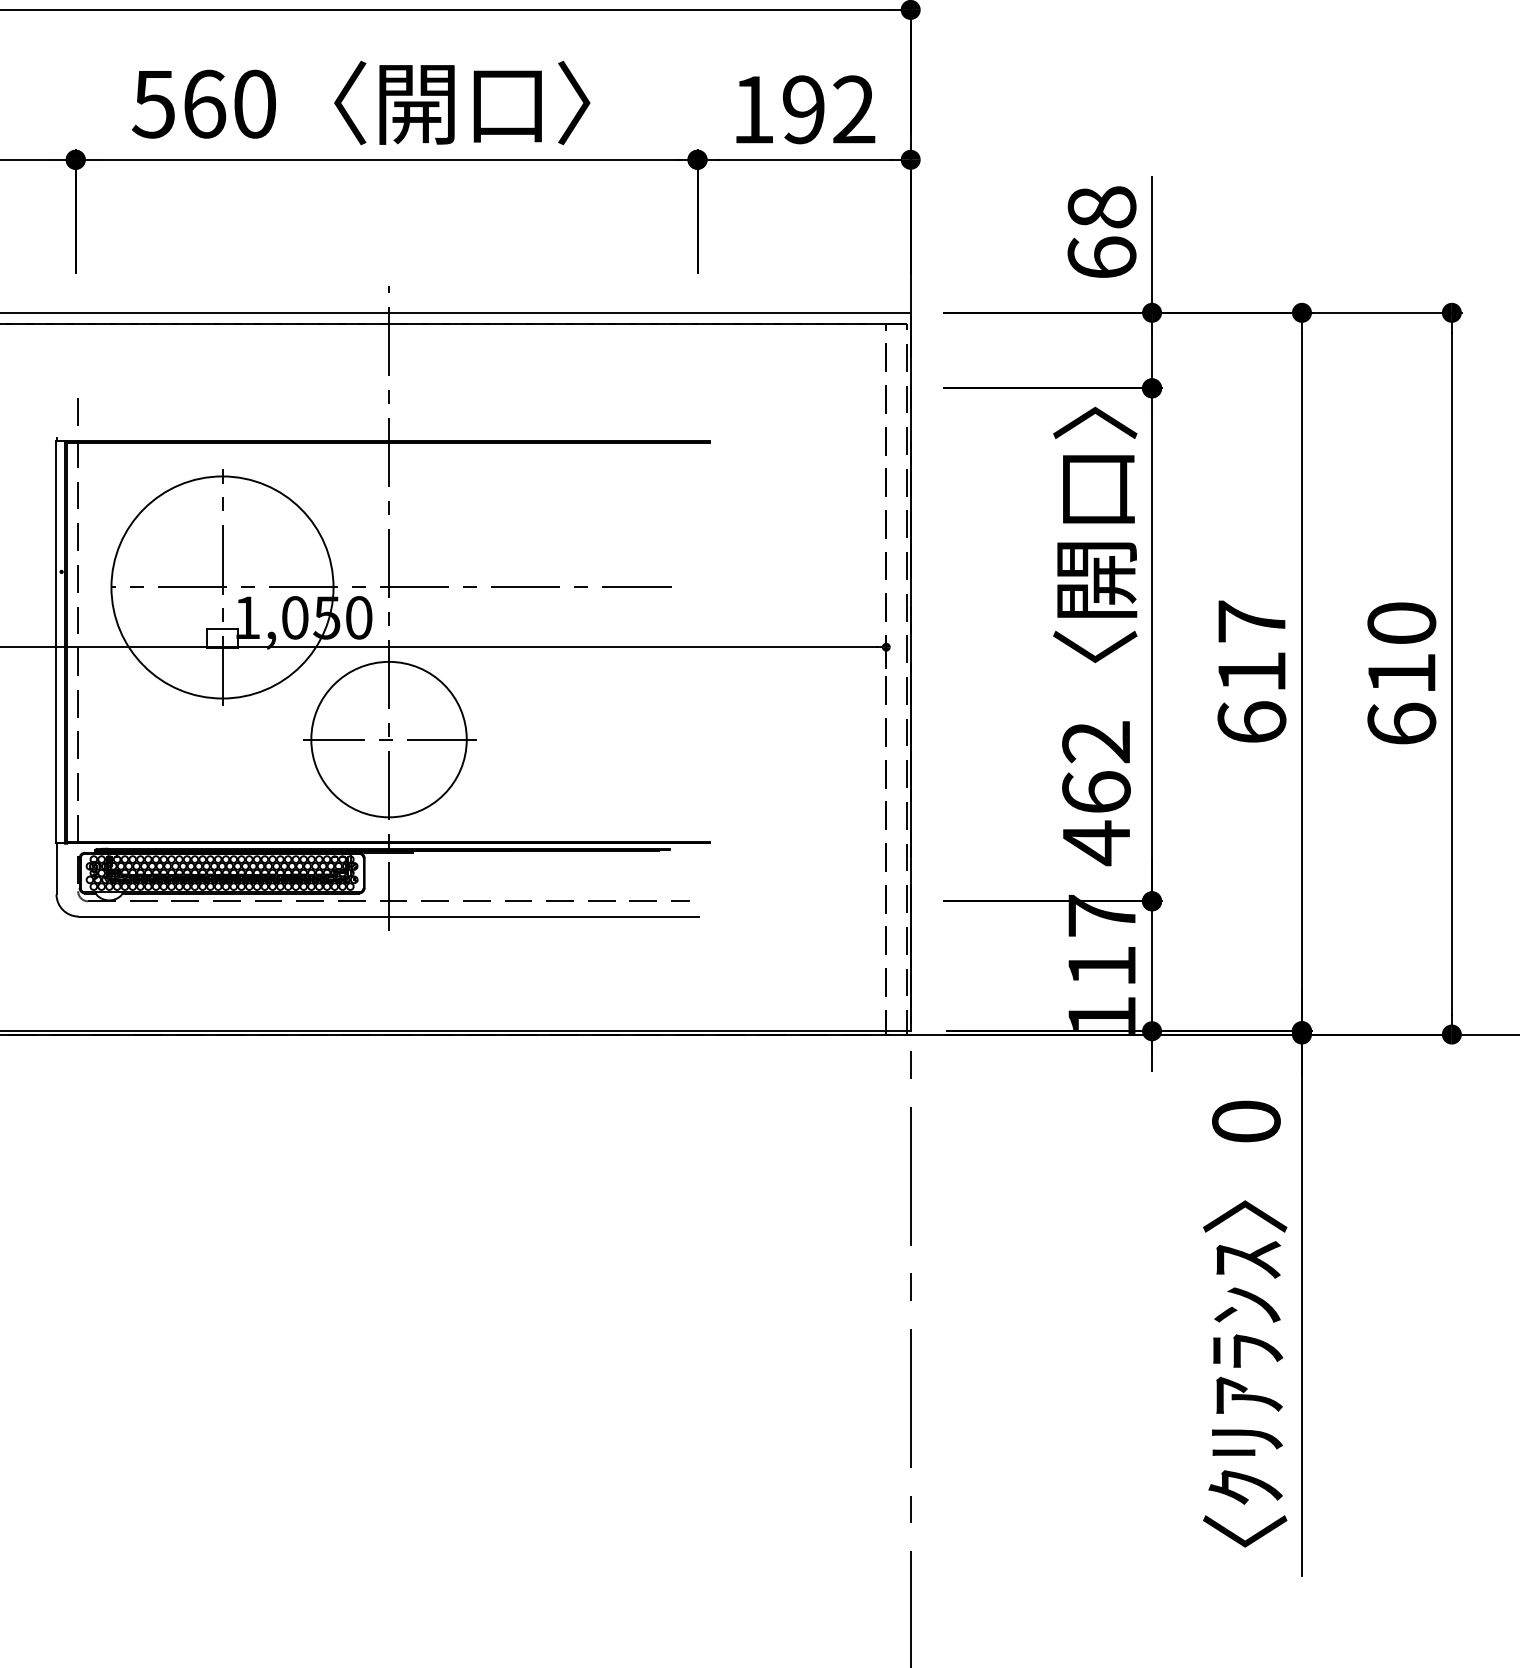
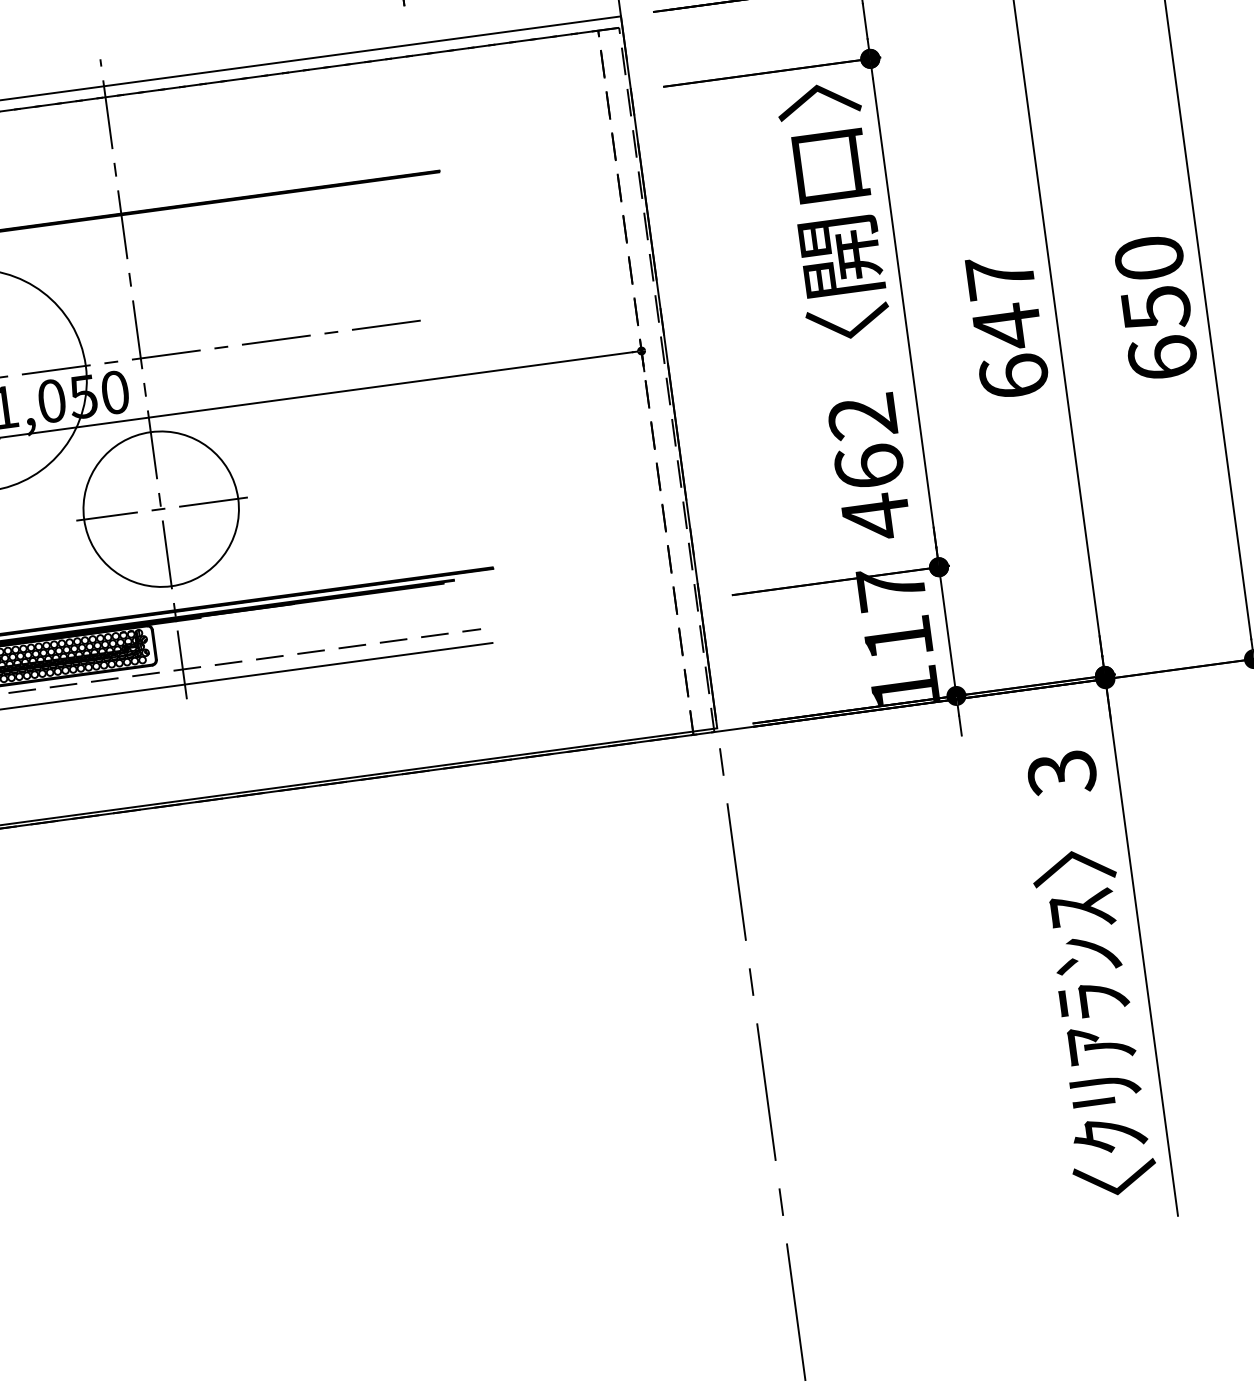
text: (1251, 672) -> (1006, 327), 617 -> 647
text: (1402, 674) -> (1156, 308), 610 -> 650
text: (1246, 1121) -> (1062, 772), 0 -> 3

